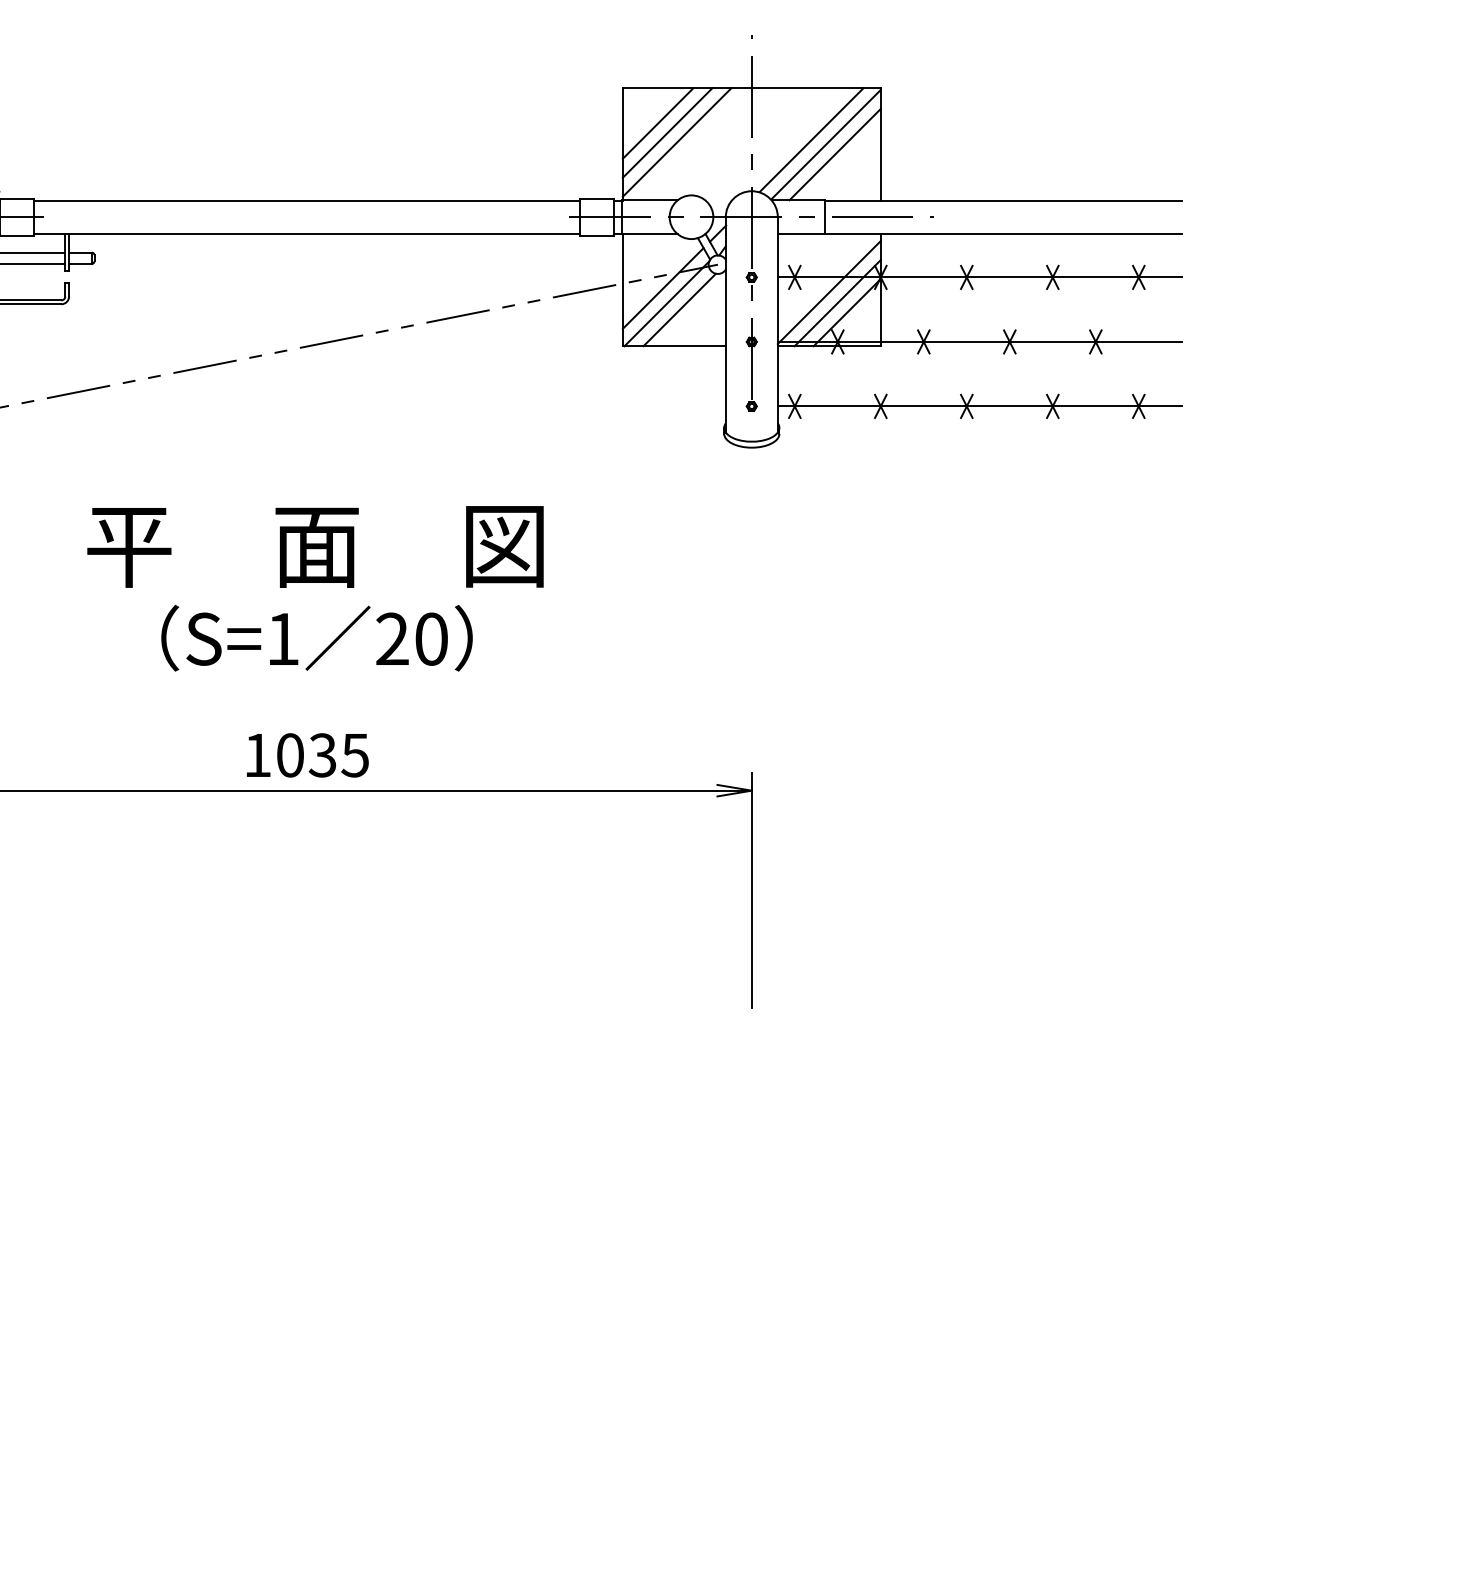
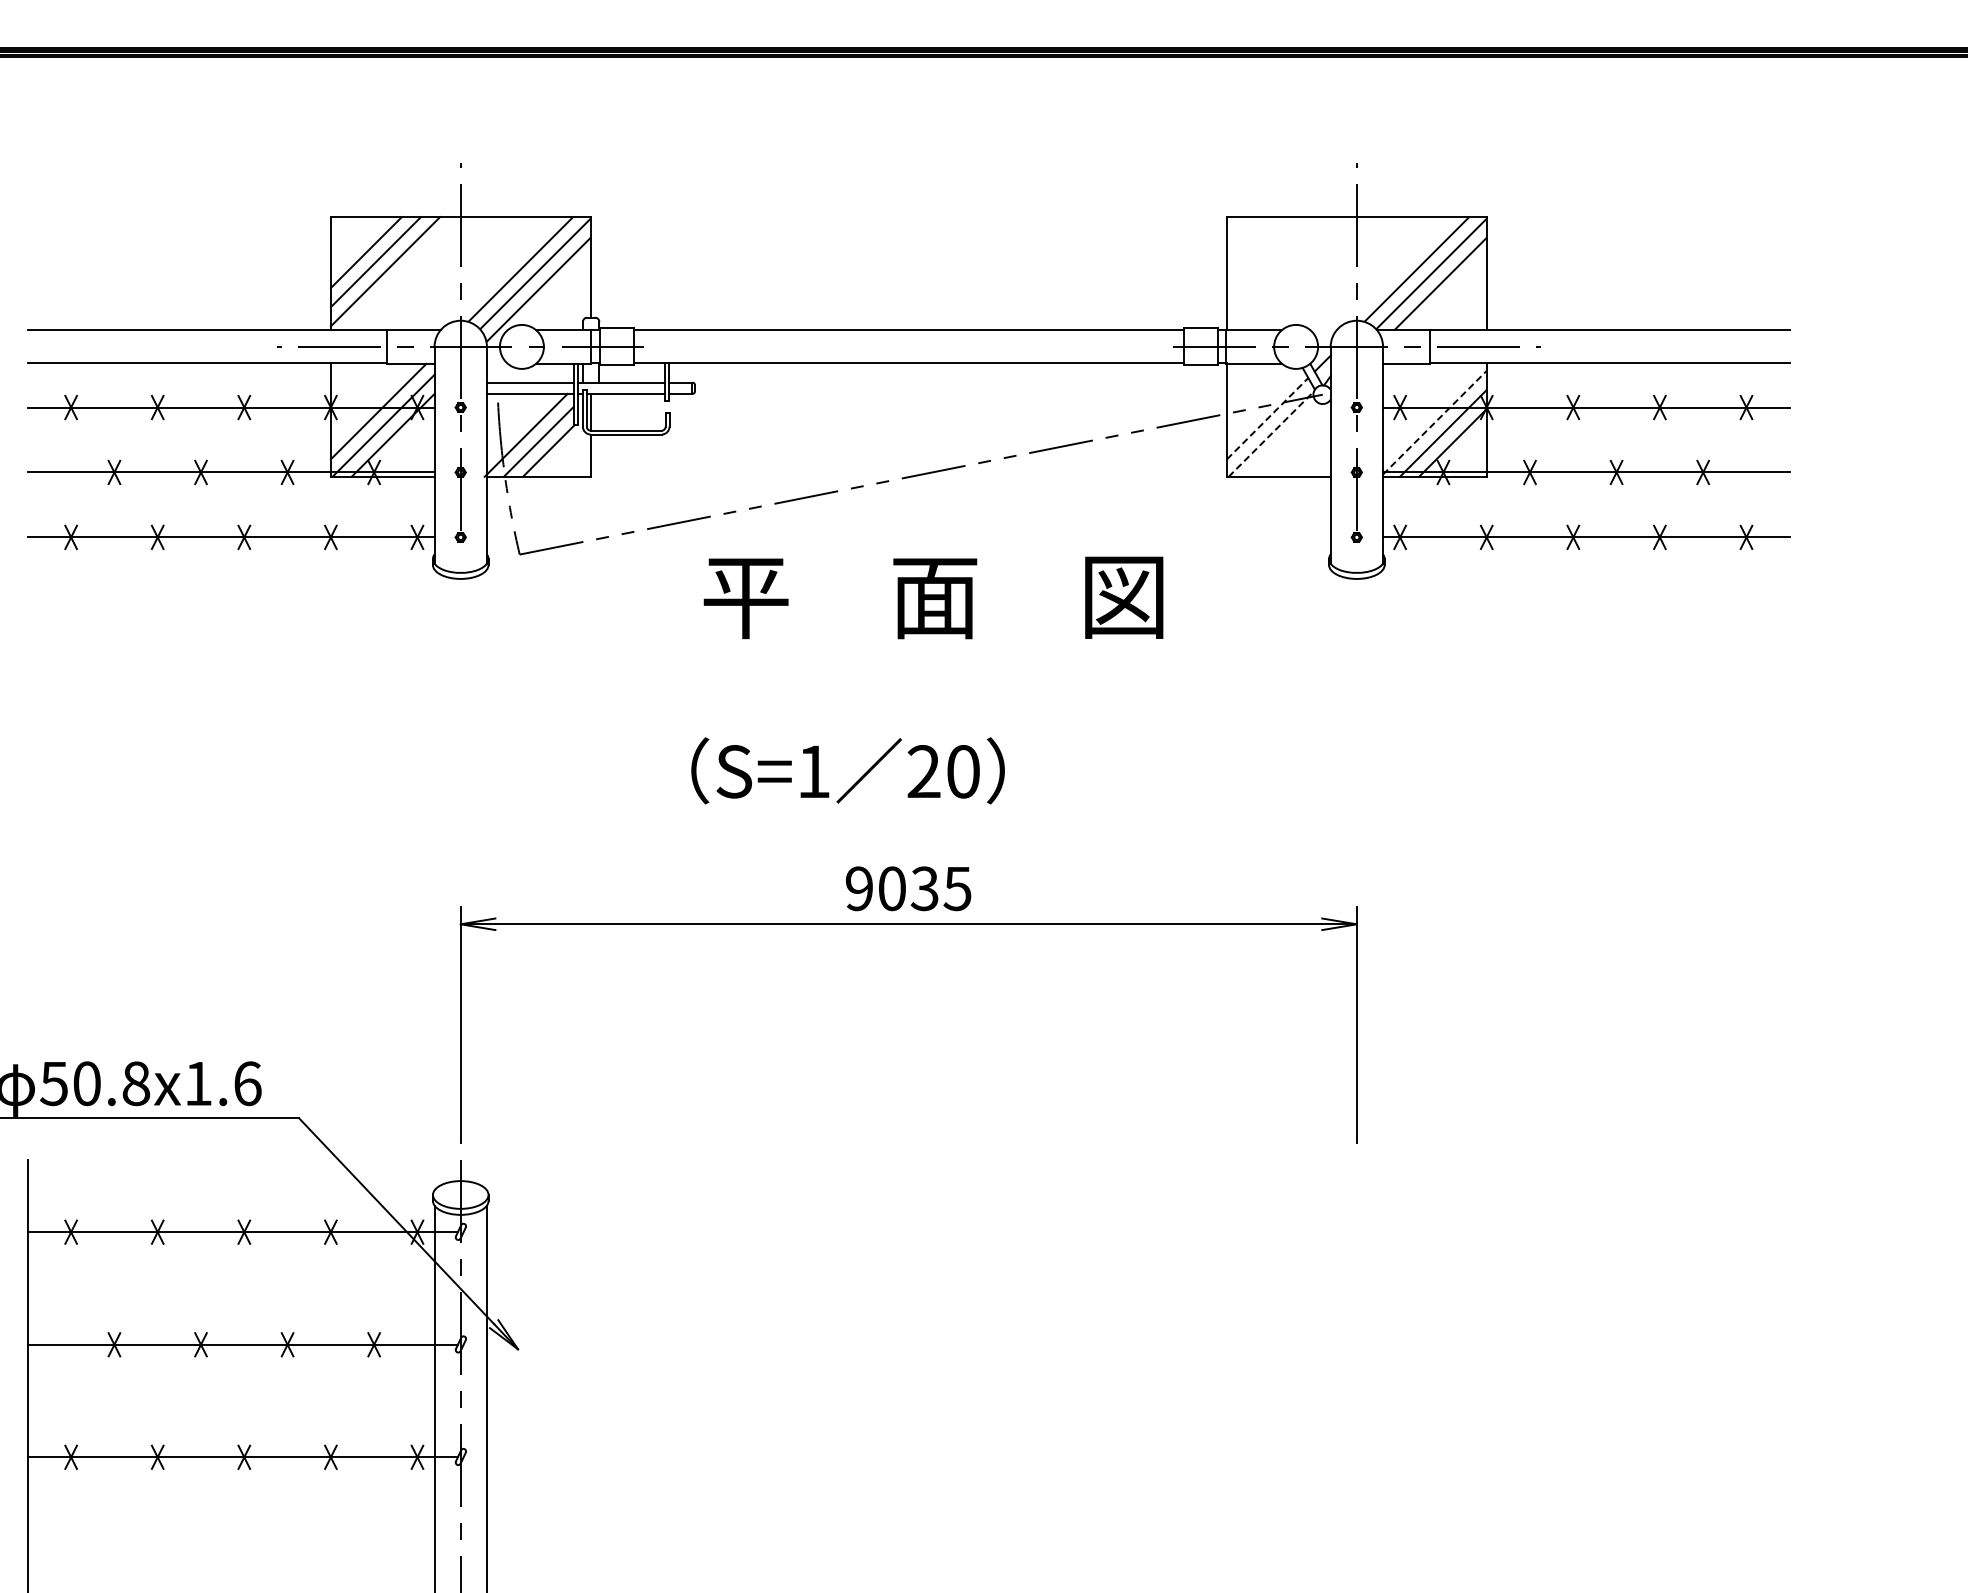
line: (658, 123) -> (1262, 252), removed
line: (668, 133) -> (1272, 262), removed
line: (676, 142) -> (1281, 271), removed
line: (663, 288) -> (1267, 418), solid -> dashed
line: (829, 292) -> (1435, 422), solid -> dashed
line: (667, 303) -> (1271, 433), solid -> dashed
line: (678, 309) -> (1283, 439), removed
text: (315, 546) -> (933, 597), moved
text: (316, 637) -> (847, 770), moved
text: (256, 755) -> (858, 888), 1035 -> 9035

